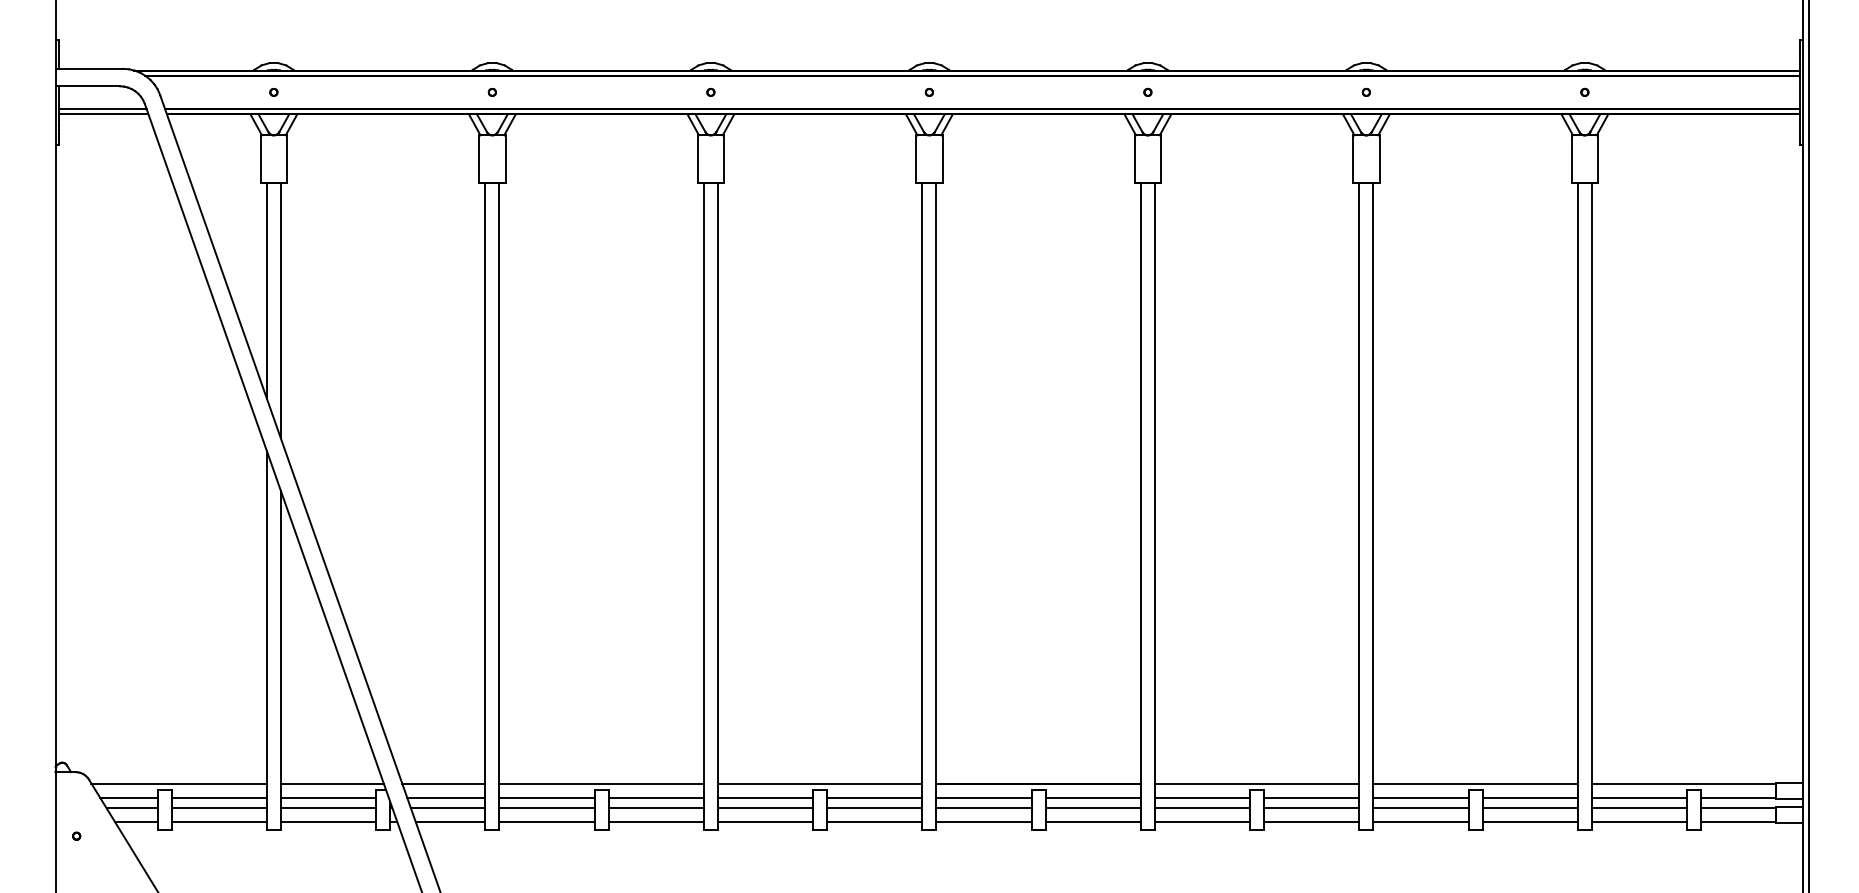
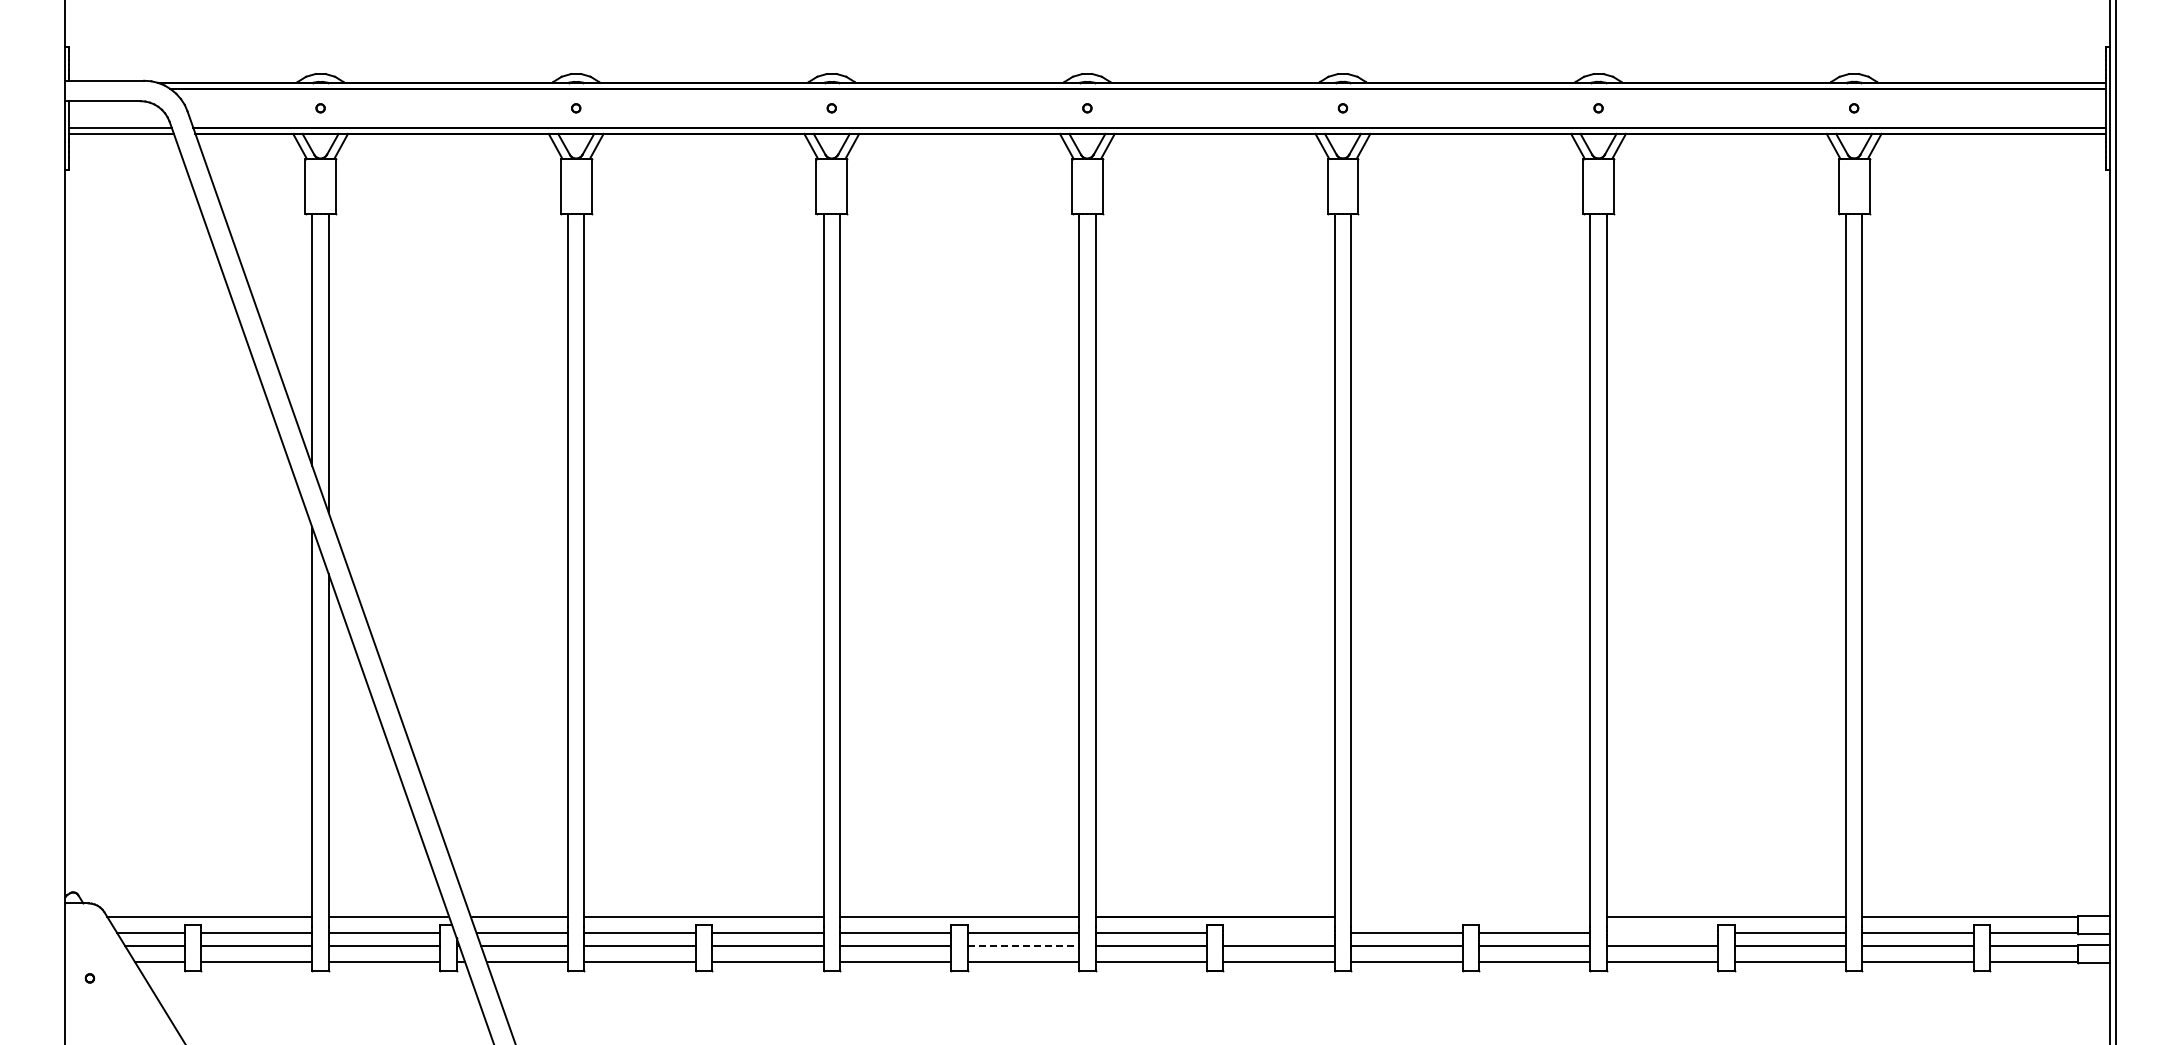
line: (1256, 783) -> (1470, 916), removed
line: (1092, 797) -> (1278, 933), removed
line: (1421, 797) -> (1662, 933), removed
line: (874, 808) -> (1023, 945), solid -> dashed

